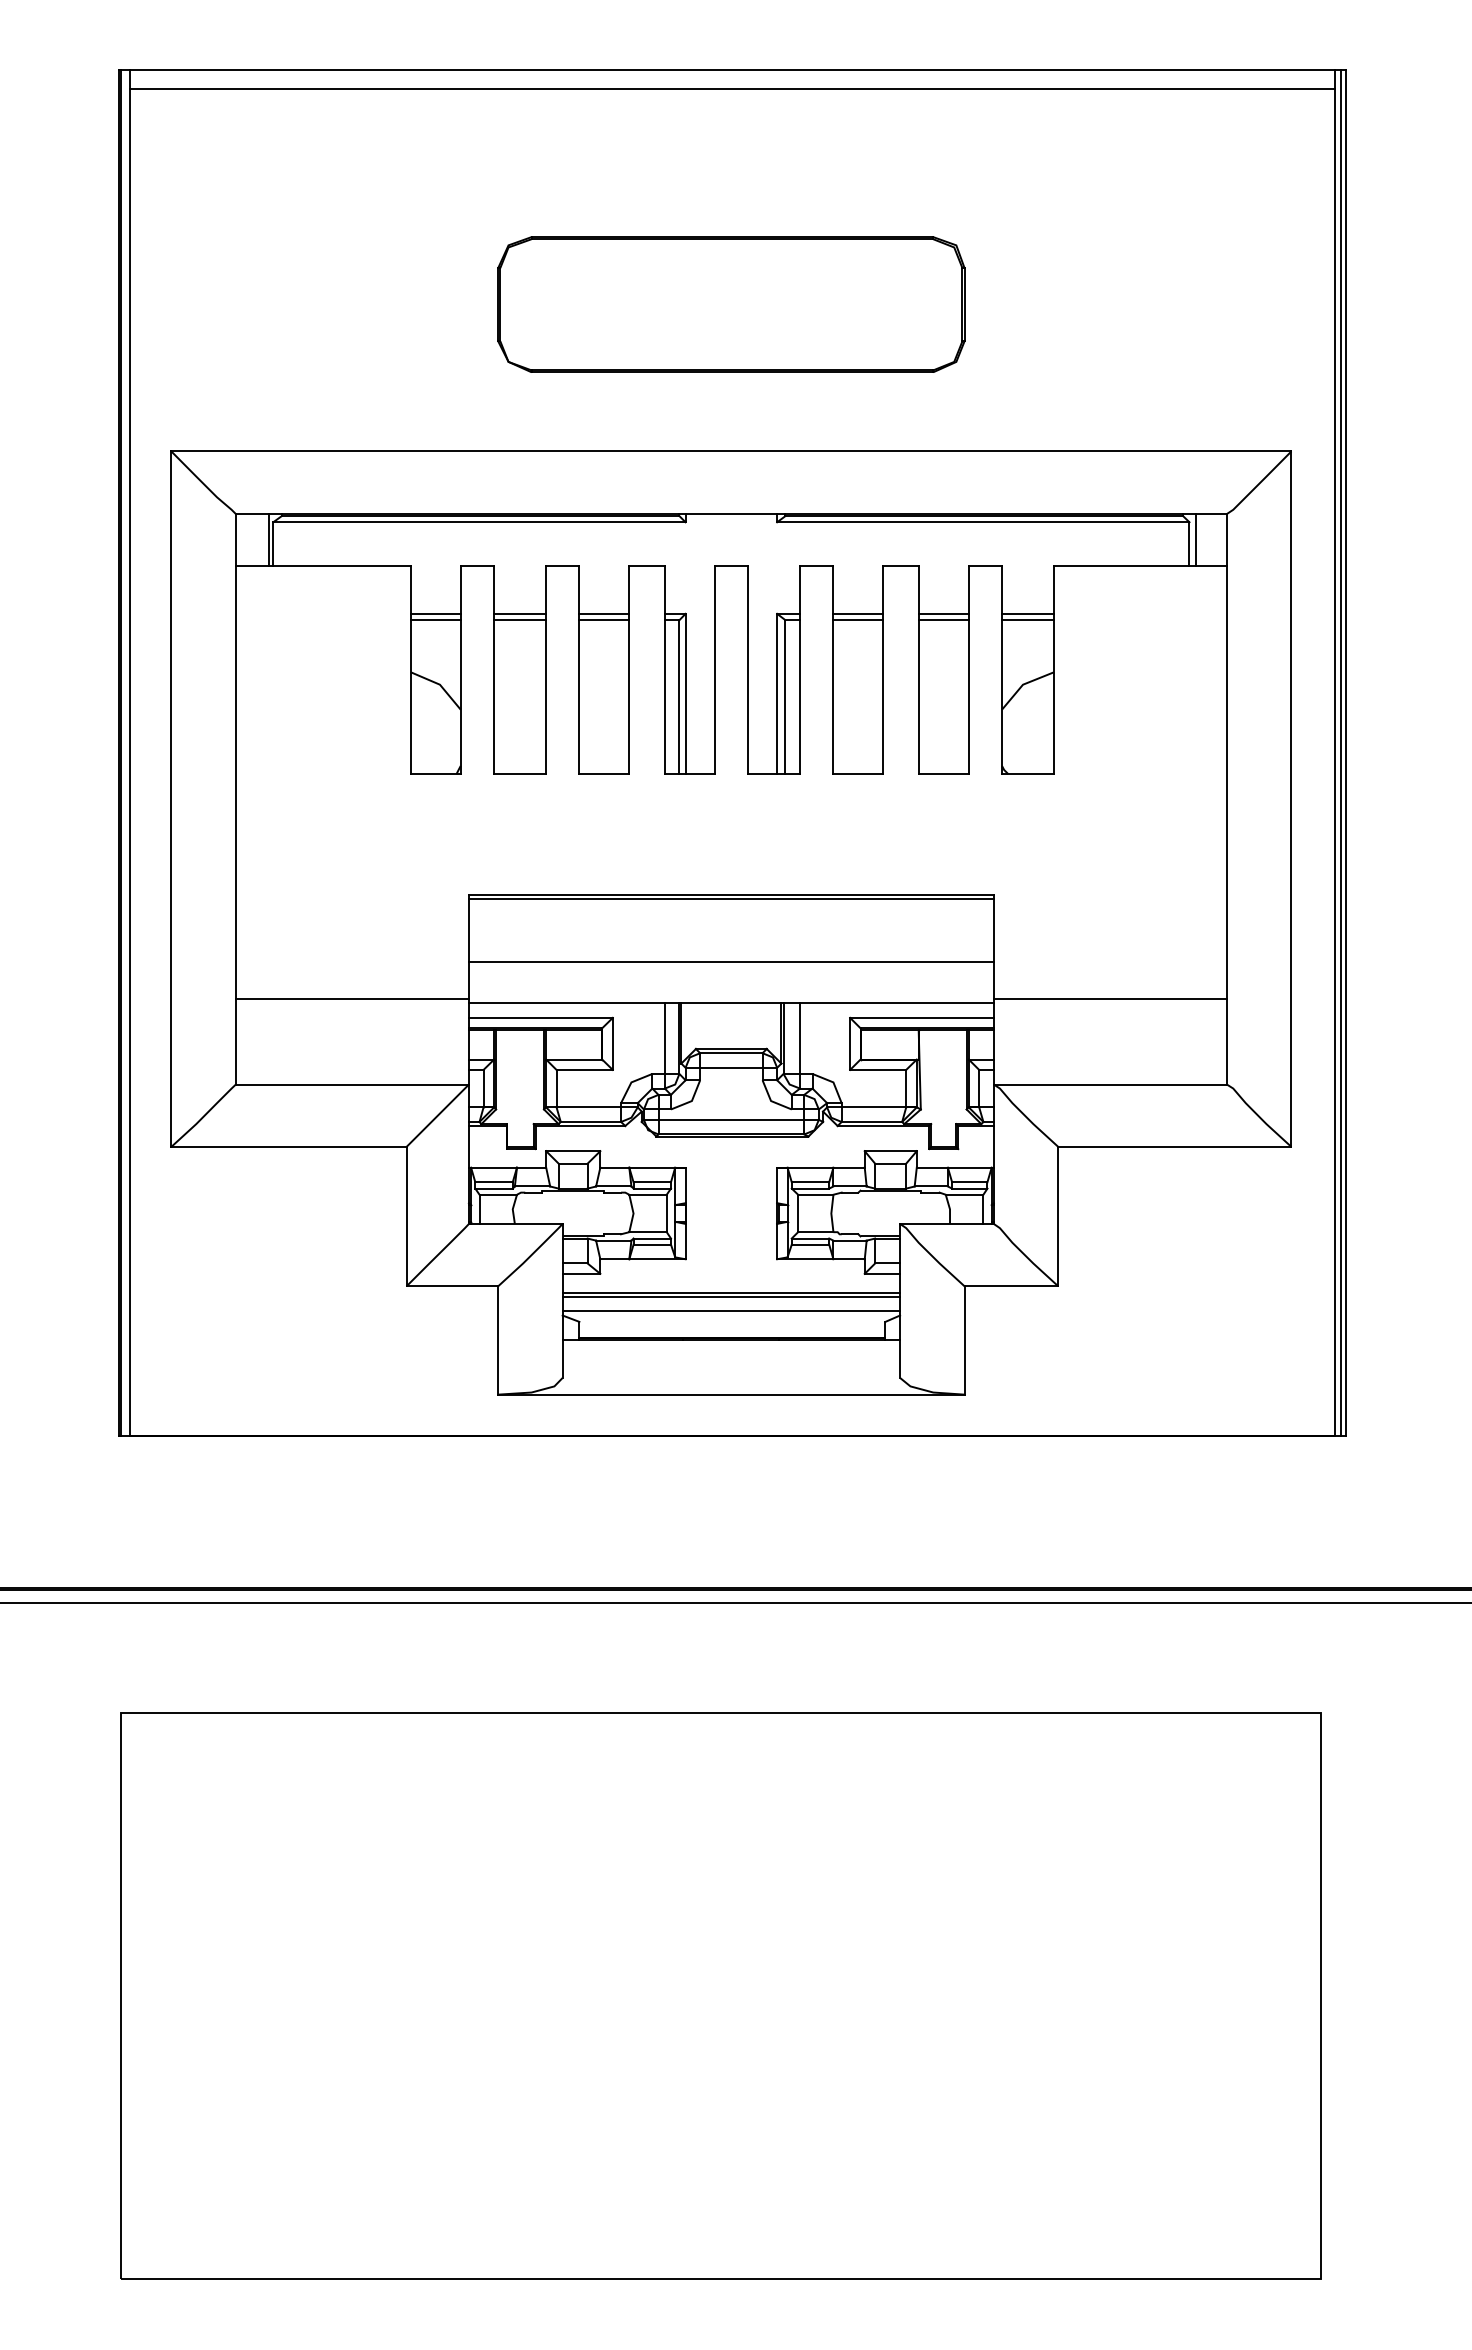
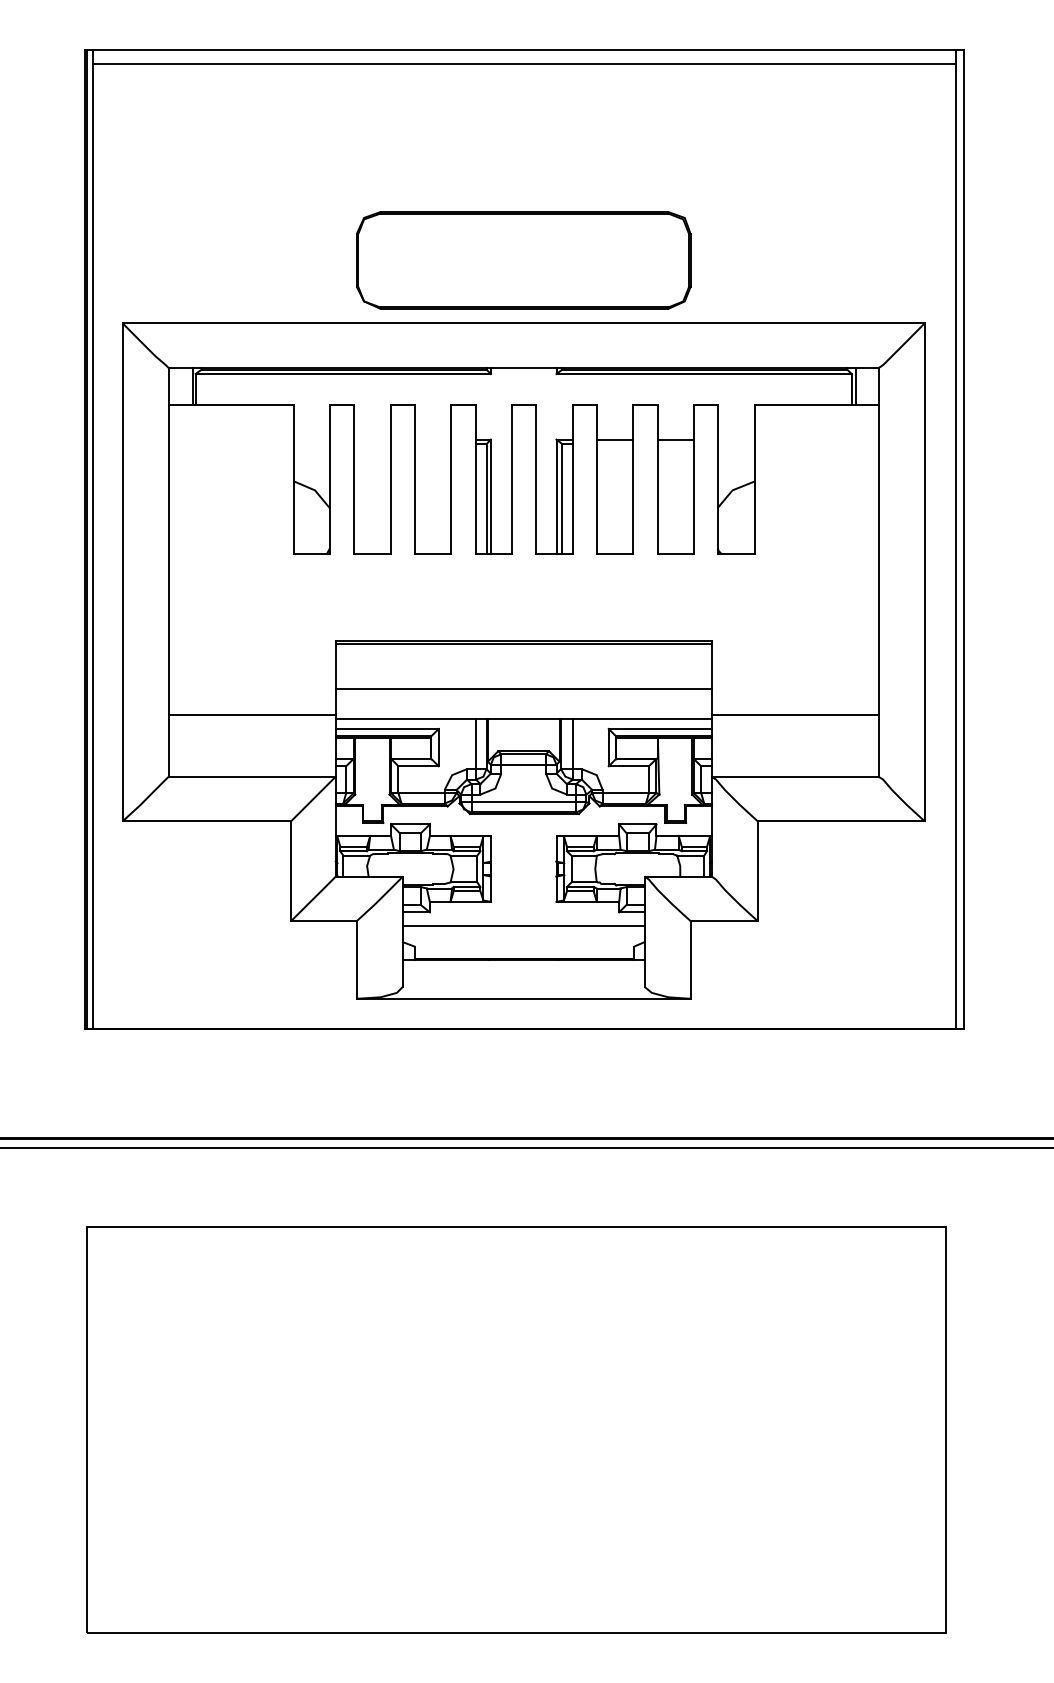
part: (731, 304) -> (523, 260), moved
line: (435, 613) -> (311, 439), removed
line: (520, 613) -> (372, 439), removed
line: (604, 613) -> (432, 439), removed
line: (1028, 613) -> (736, 439), removed
line: (435, 620) -> (311, 444), removed
line: (520, 620) -> (372, 444), removed
line: (604, 620) -> (432, 444), removed
line: (858, 620) -> (614, 444), removed
line: (943, 620) -> (675, 444), removed
line: (1028, 620) -> (736, 444), removed
line: (1341, 753) -> (960, 539), removed
line: (731, 1296) -> (523, 928), removed
line: (731, 1311) -> (523, 939), removed

